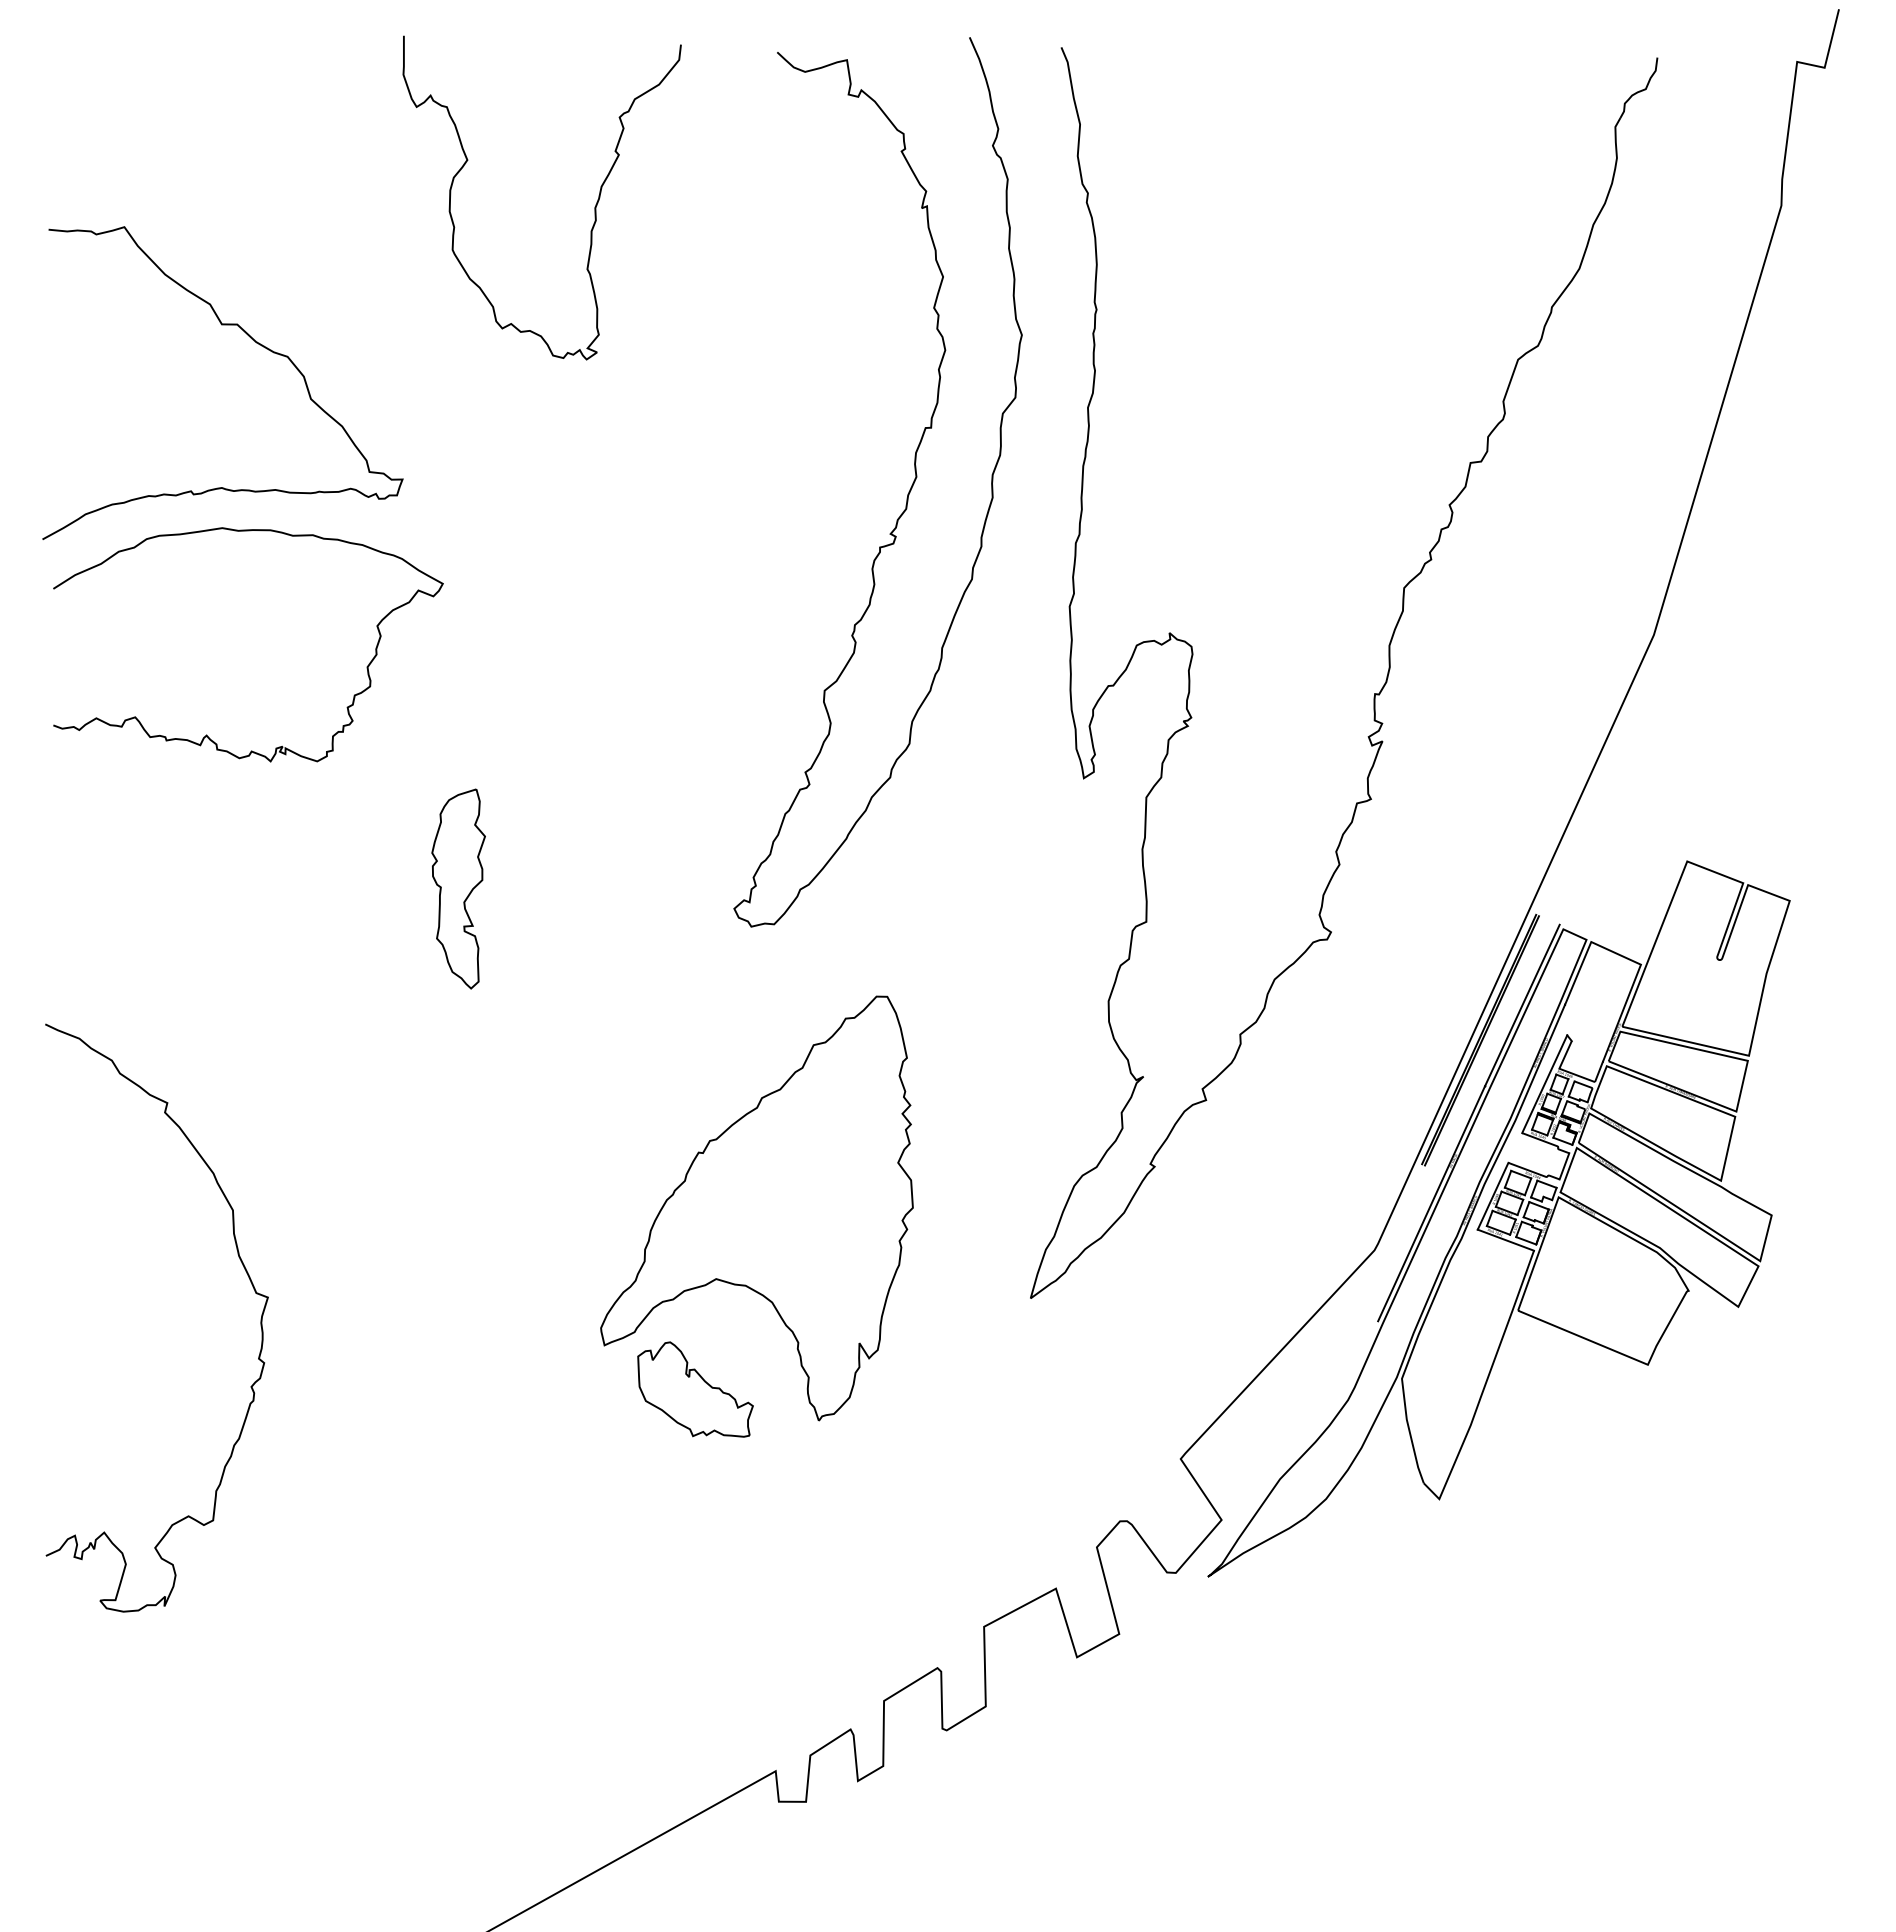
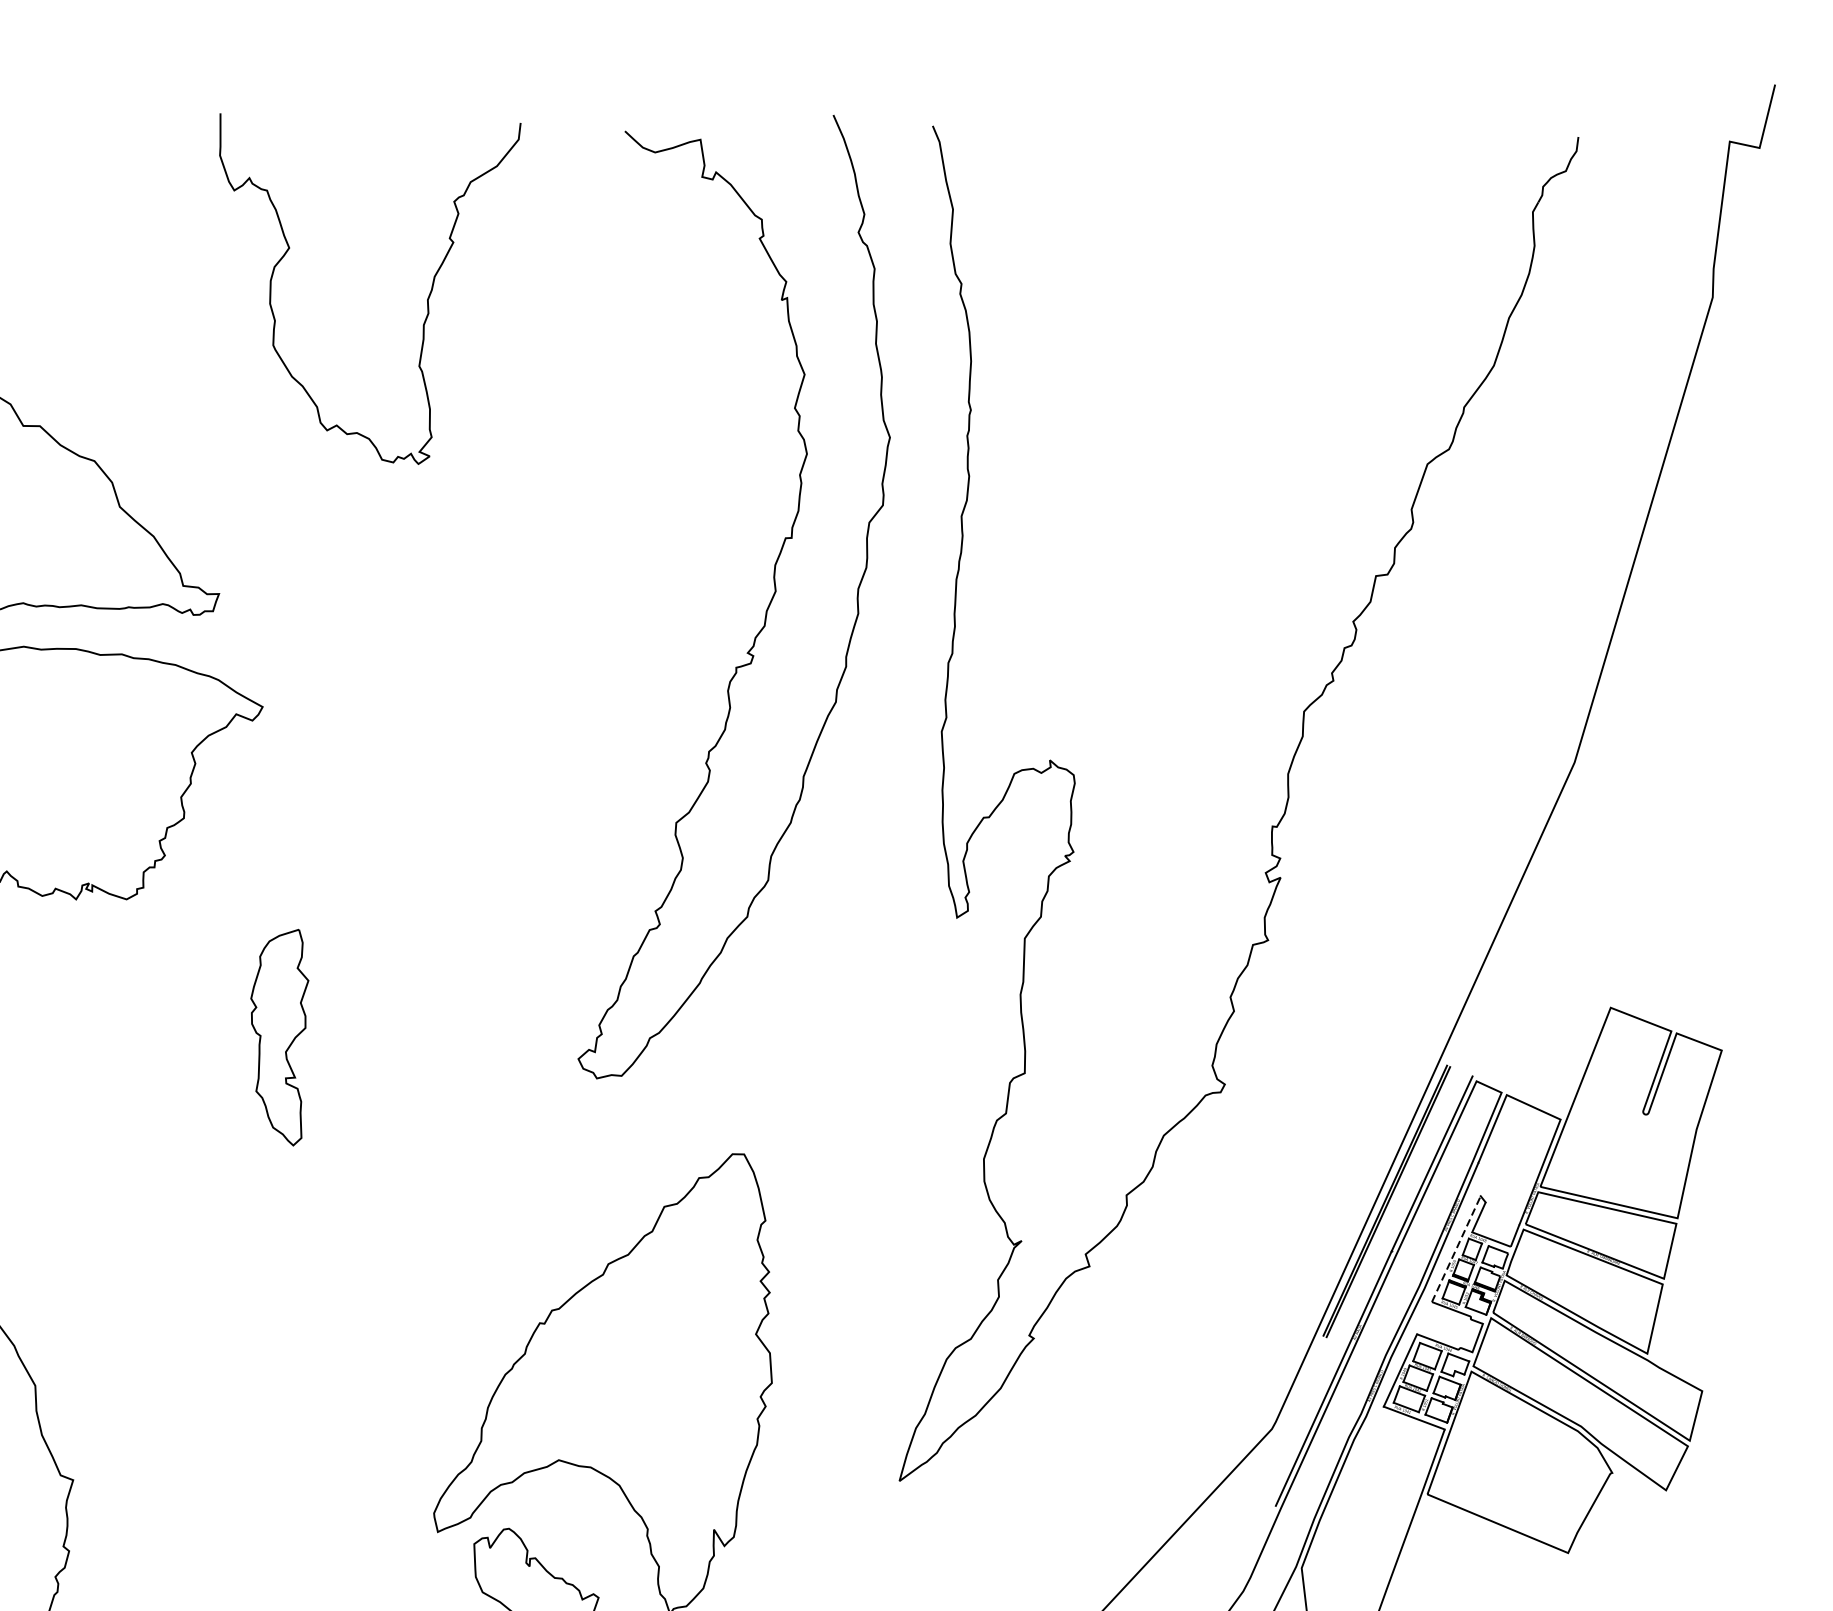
line: (1544, 1084) -> (1456, 1249), solid -> dashed

